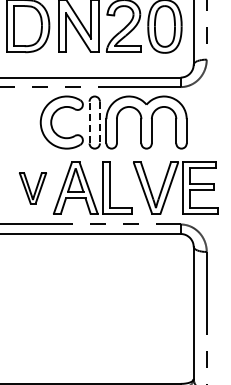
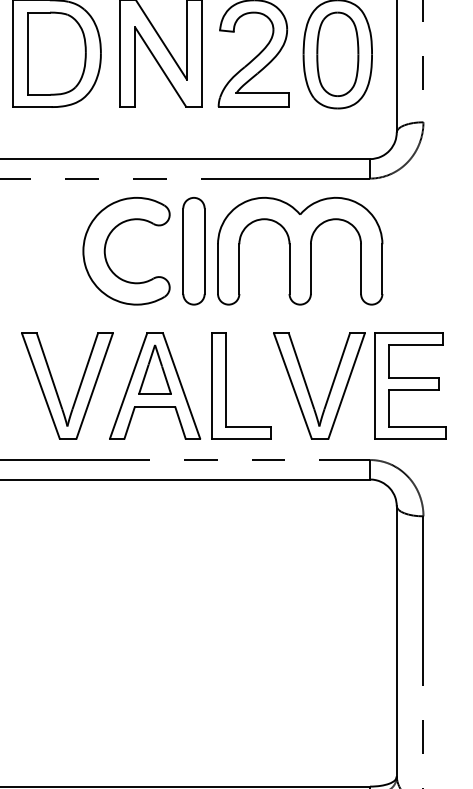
line: (89, 122) -> (183, 251), dashed -> solid
line: (99, 122) -> (203, 251), dashed -> solid
part: (32, 187) -> (66, 384), size x1.67

